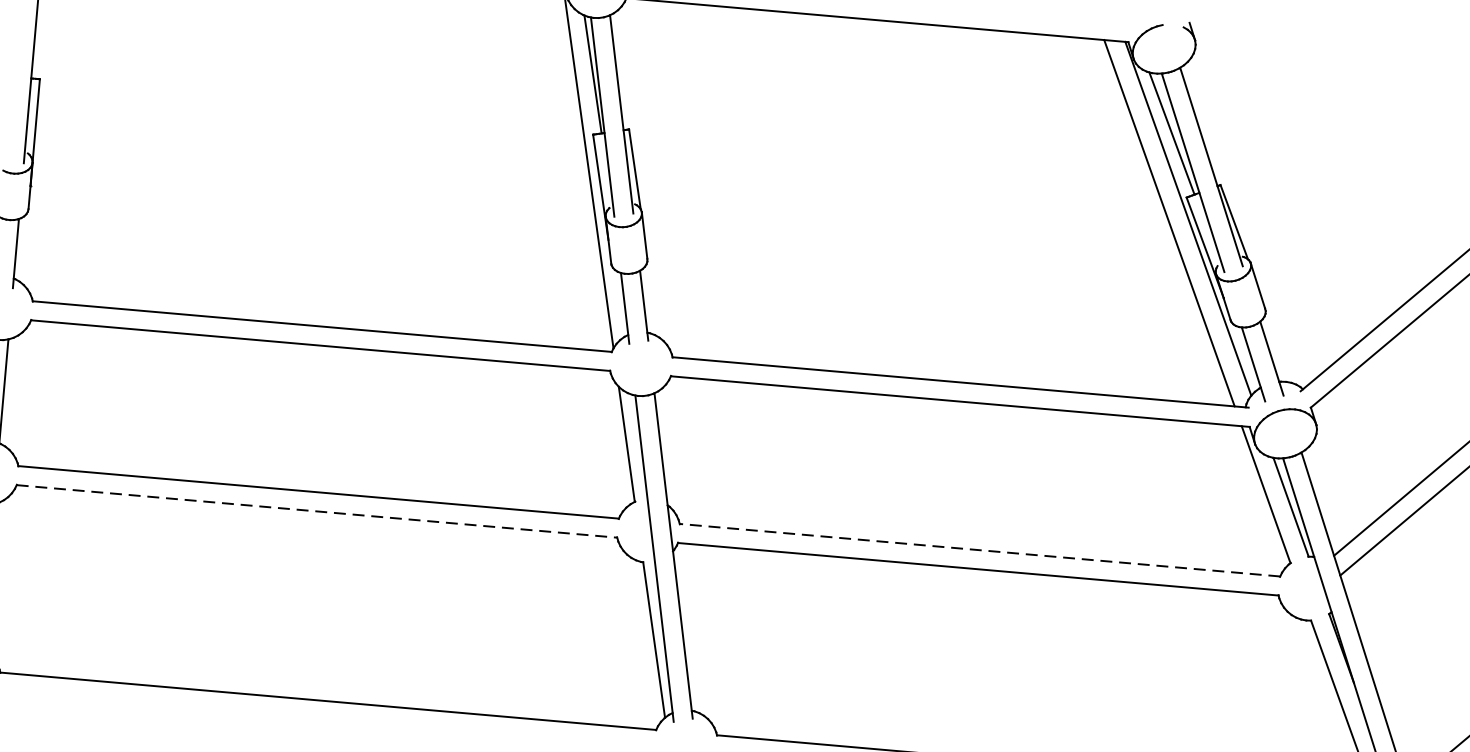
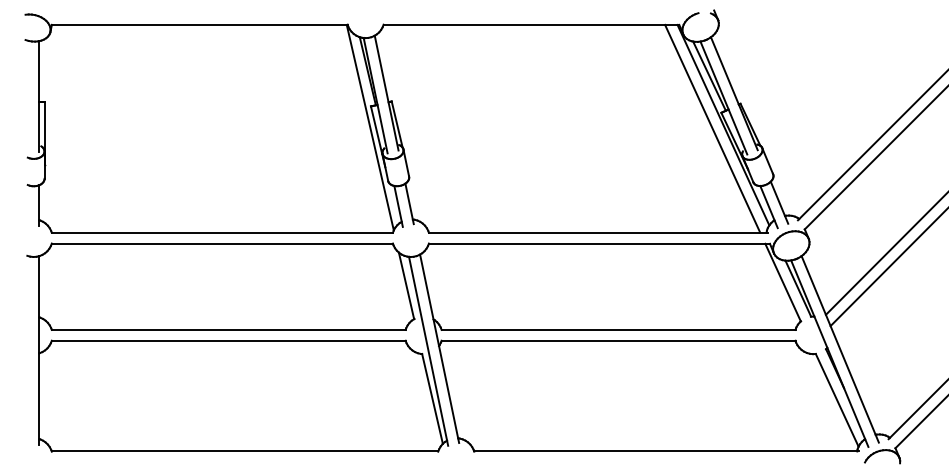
line: (318, 510) -> (229, 340), dashed -> solid
line: (979, 549) -> (618, 329), dashed -> solid

